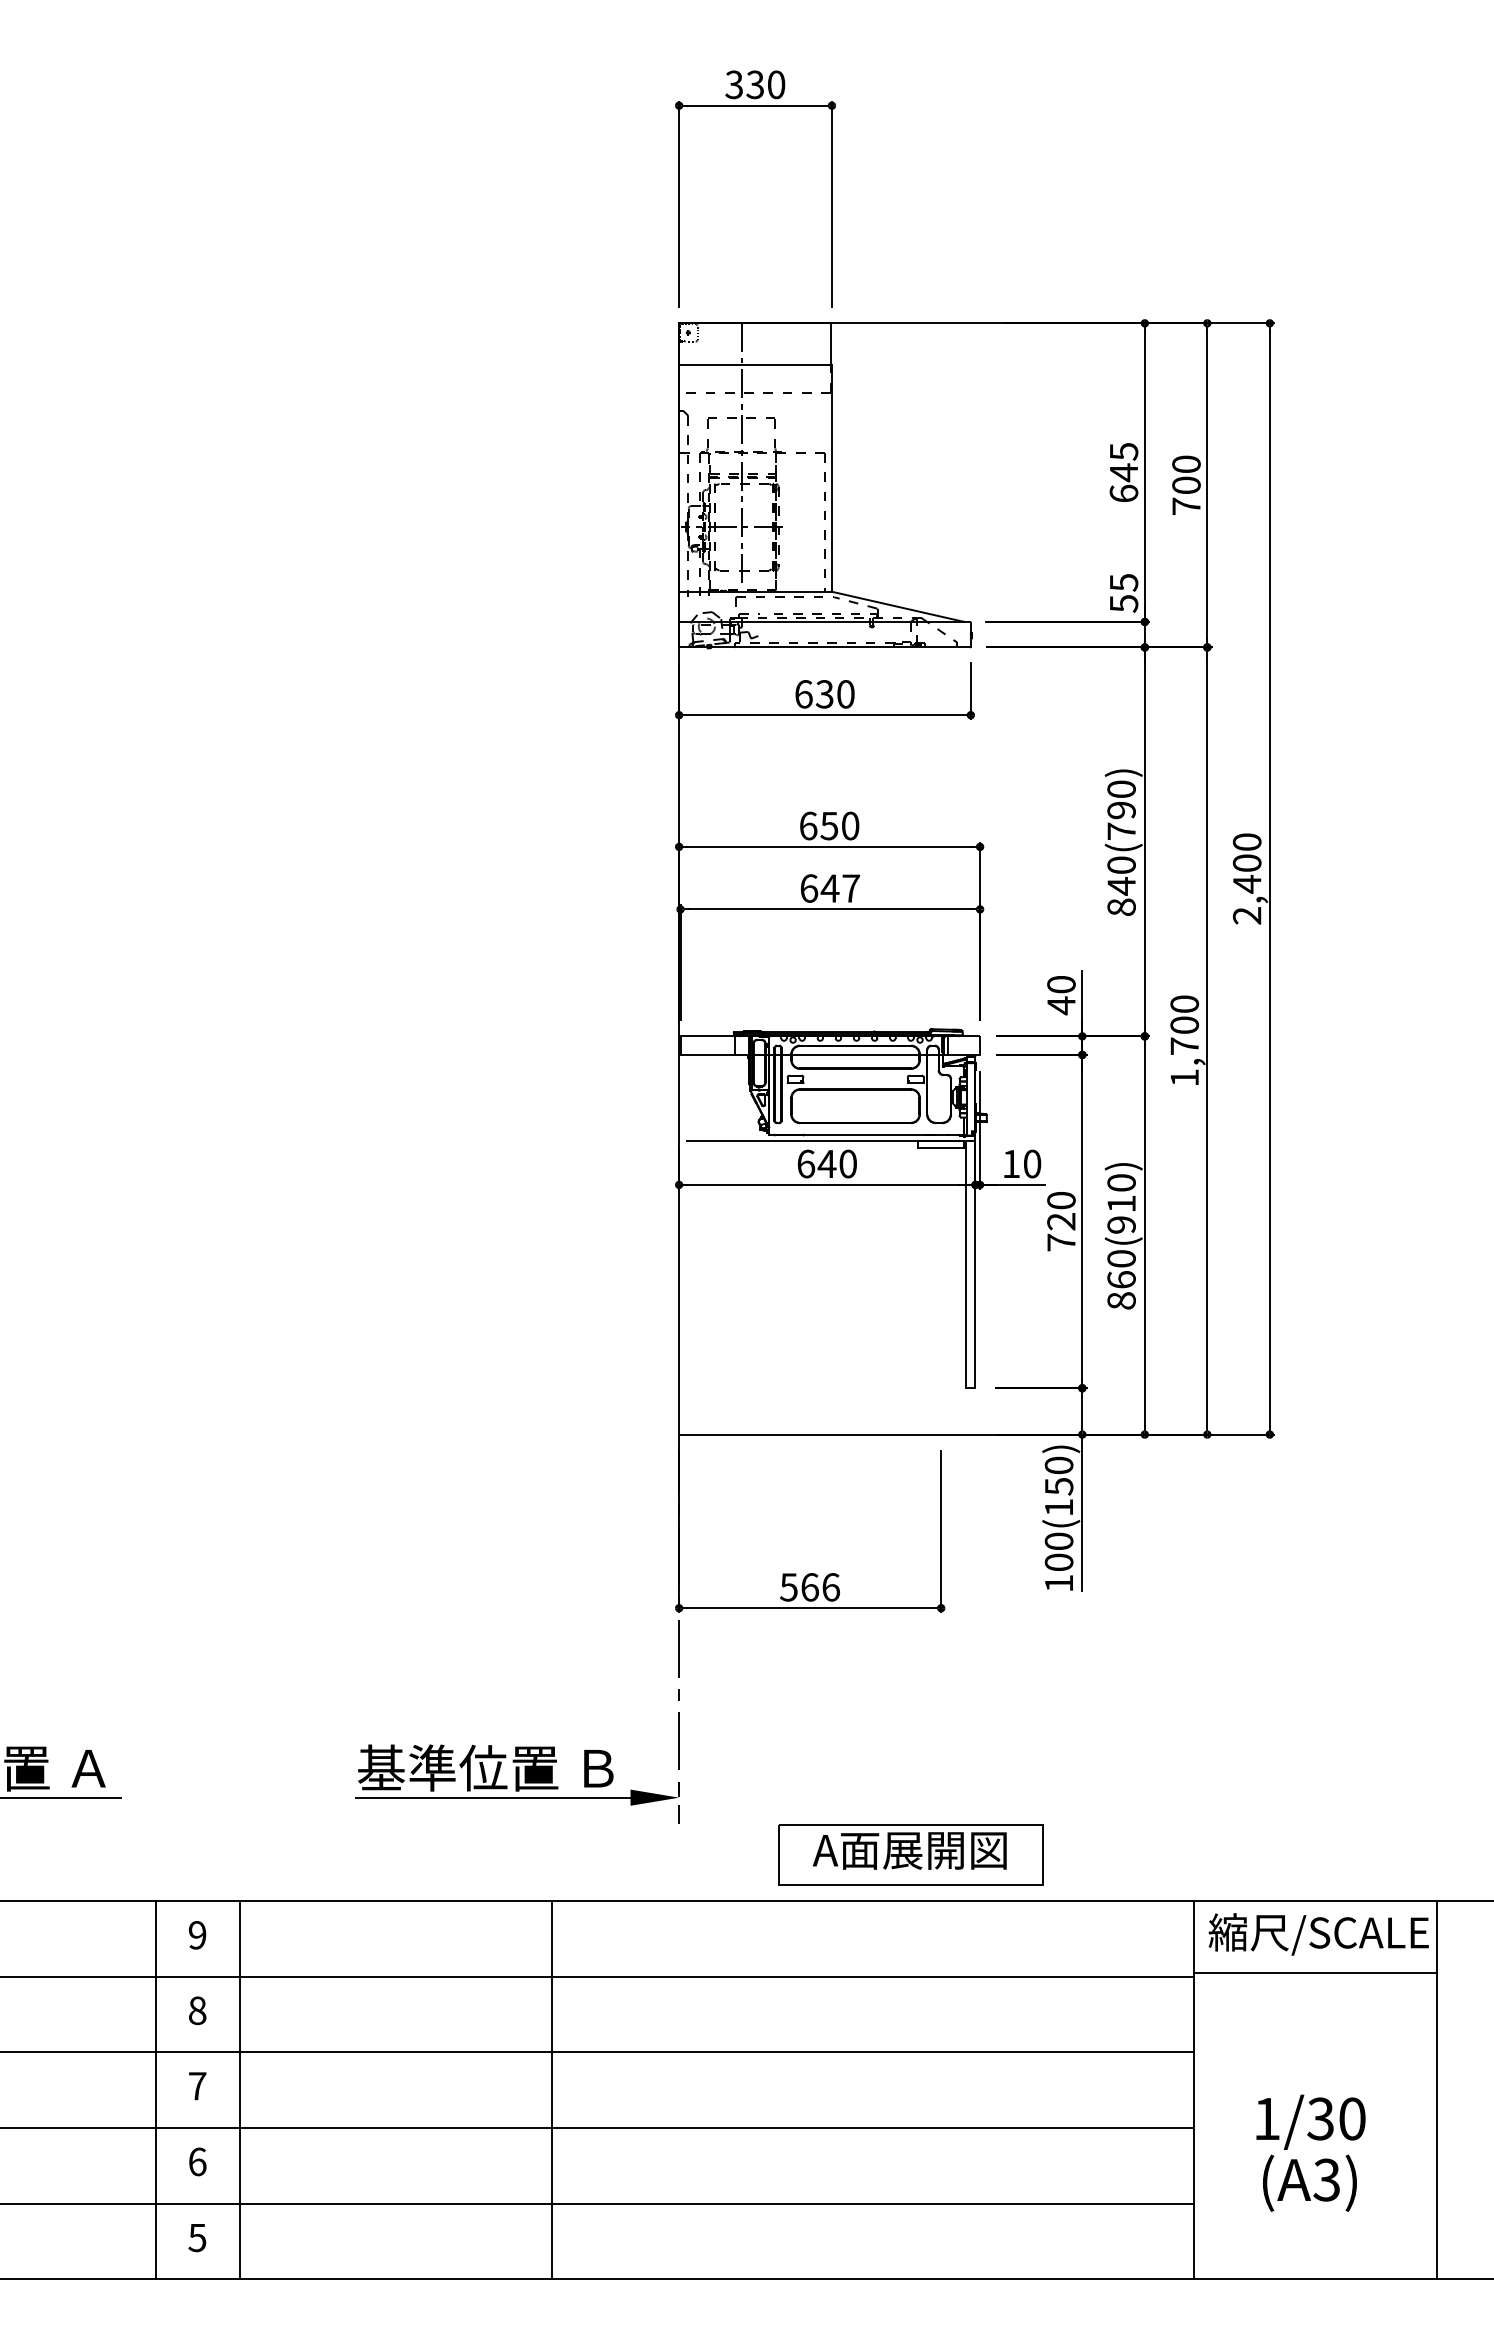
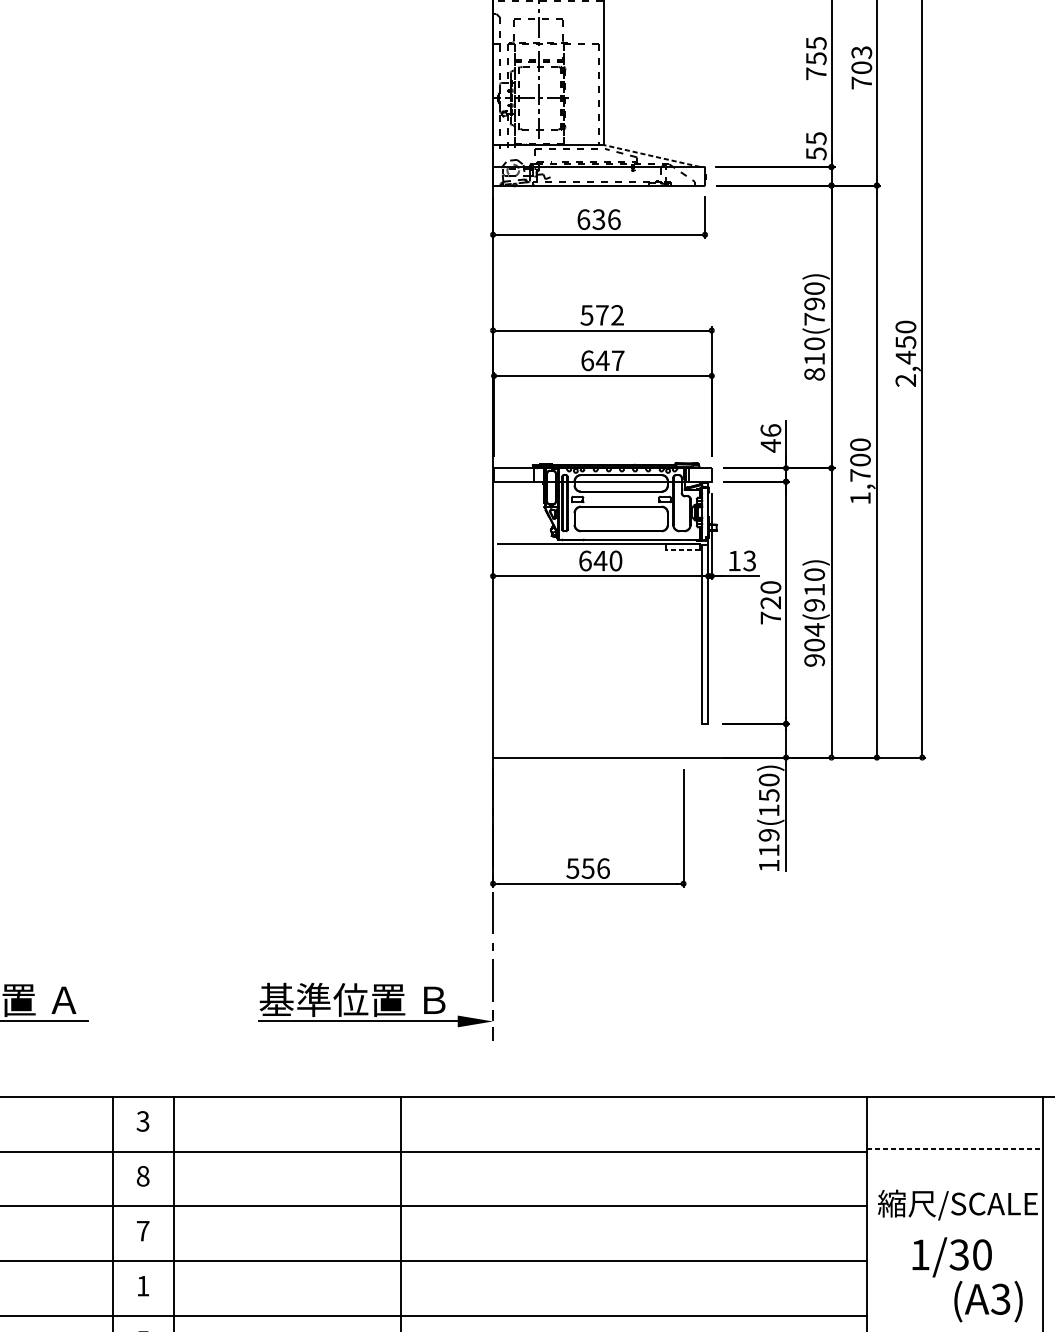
text: (1186, 464) -> (861, 52), 700 -> 703
text: (1123, 482) -> (815, 65), 645 -> 755
line: (897, 606) -> (651, 155), solid -> dashed
text: (845, 694) -> (613, 219), 630 -> 636
text: (829, 825) -> (602, 314), 650 -> 572
text: (1246, 863) -> (905, 342), 2,400 -> 2,450
text: (1121, 886) -> (814, 359), 840(790) -> 810(790)
text: (1061, 984) -> (770, 430), 40 -> 46
line: (940, 1148) -> (683, 549), solid -> dashed
text: (1032, 1163) -> (749, 560), 10 -> 13
text: (1121, 1279) -> (814, 644), 860(910) -> 904(910)
text: (1058, 1551) -> (768, 842), 100(150) -> 119(150)
text: (809, 1587) -> (587, 868), 566 -> 556
part: (910, 1854) -> (661, 1062), removed
text: (1318, 1934) -> (957, 1205), moved
text: (197, 1935) -> (143, 1121), 9 -> 3
line: (1315, 1972) -> (955, 1148), solid -> dashed
text: (197, 2161) -> (143, 1285), 6 -> 1
text: (1309, 2182) -> (988, 1301), moved

